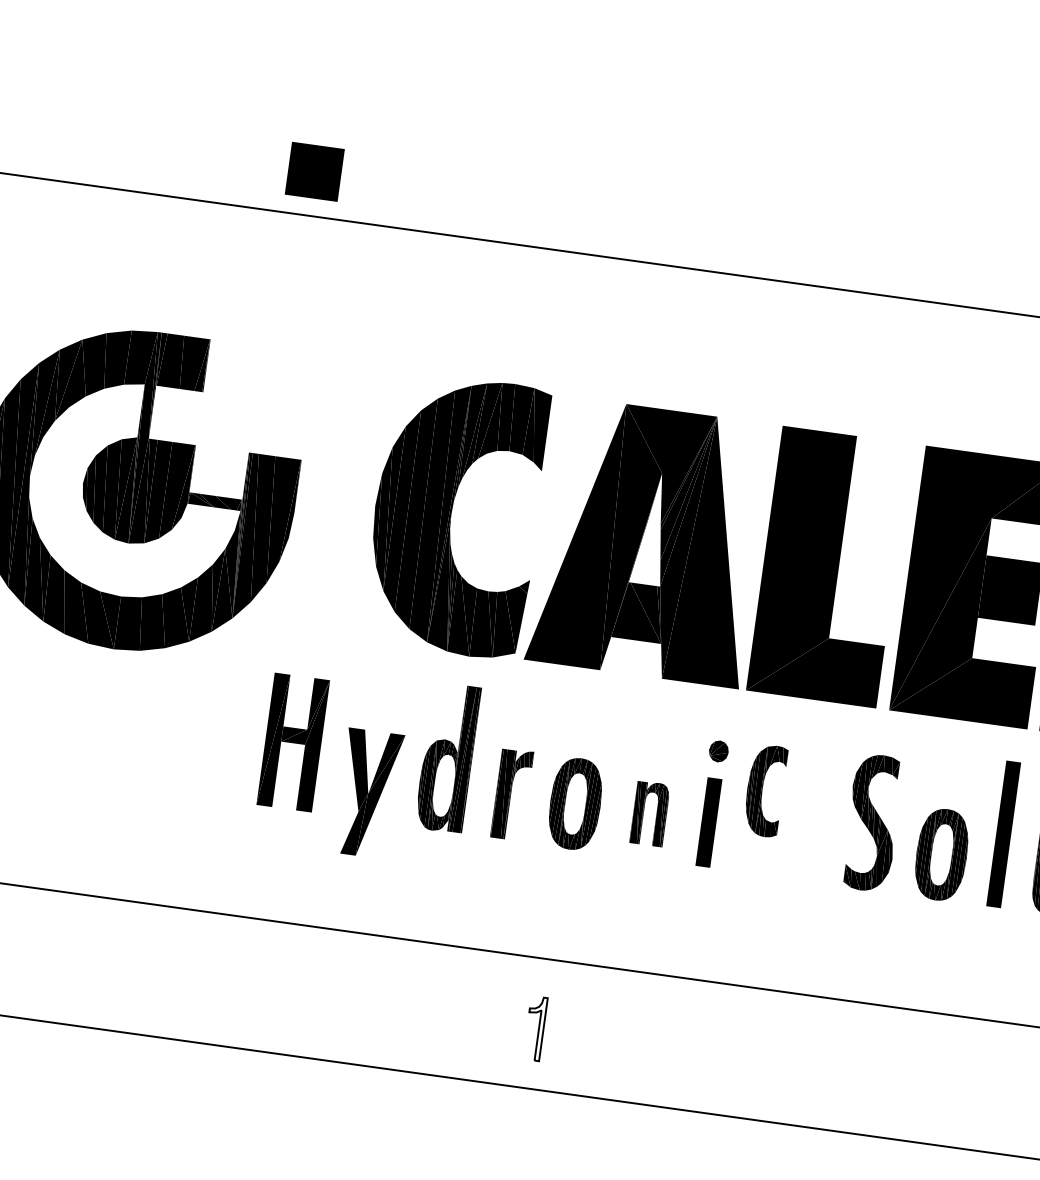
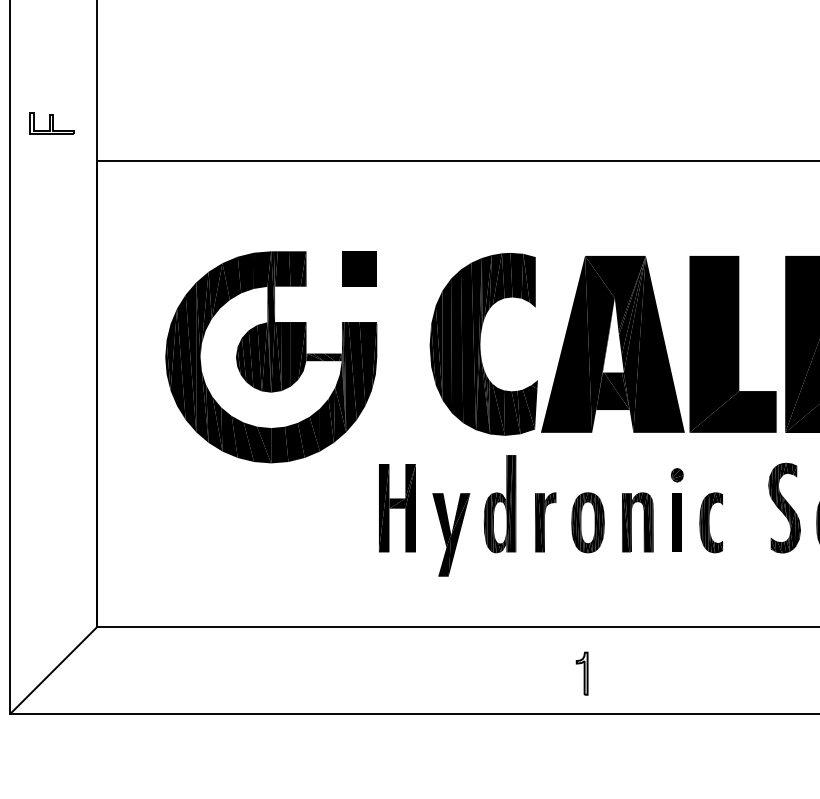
part: (314, 171) -> (359, 268), moved
part: (764, 790) -> (710, 522), moved
part: (649, 813) -> (637, 522), size x1.43

